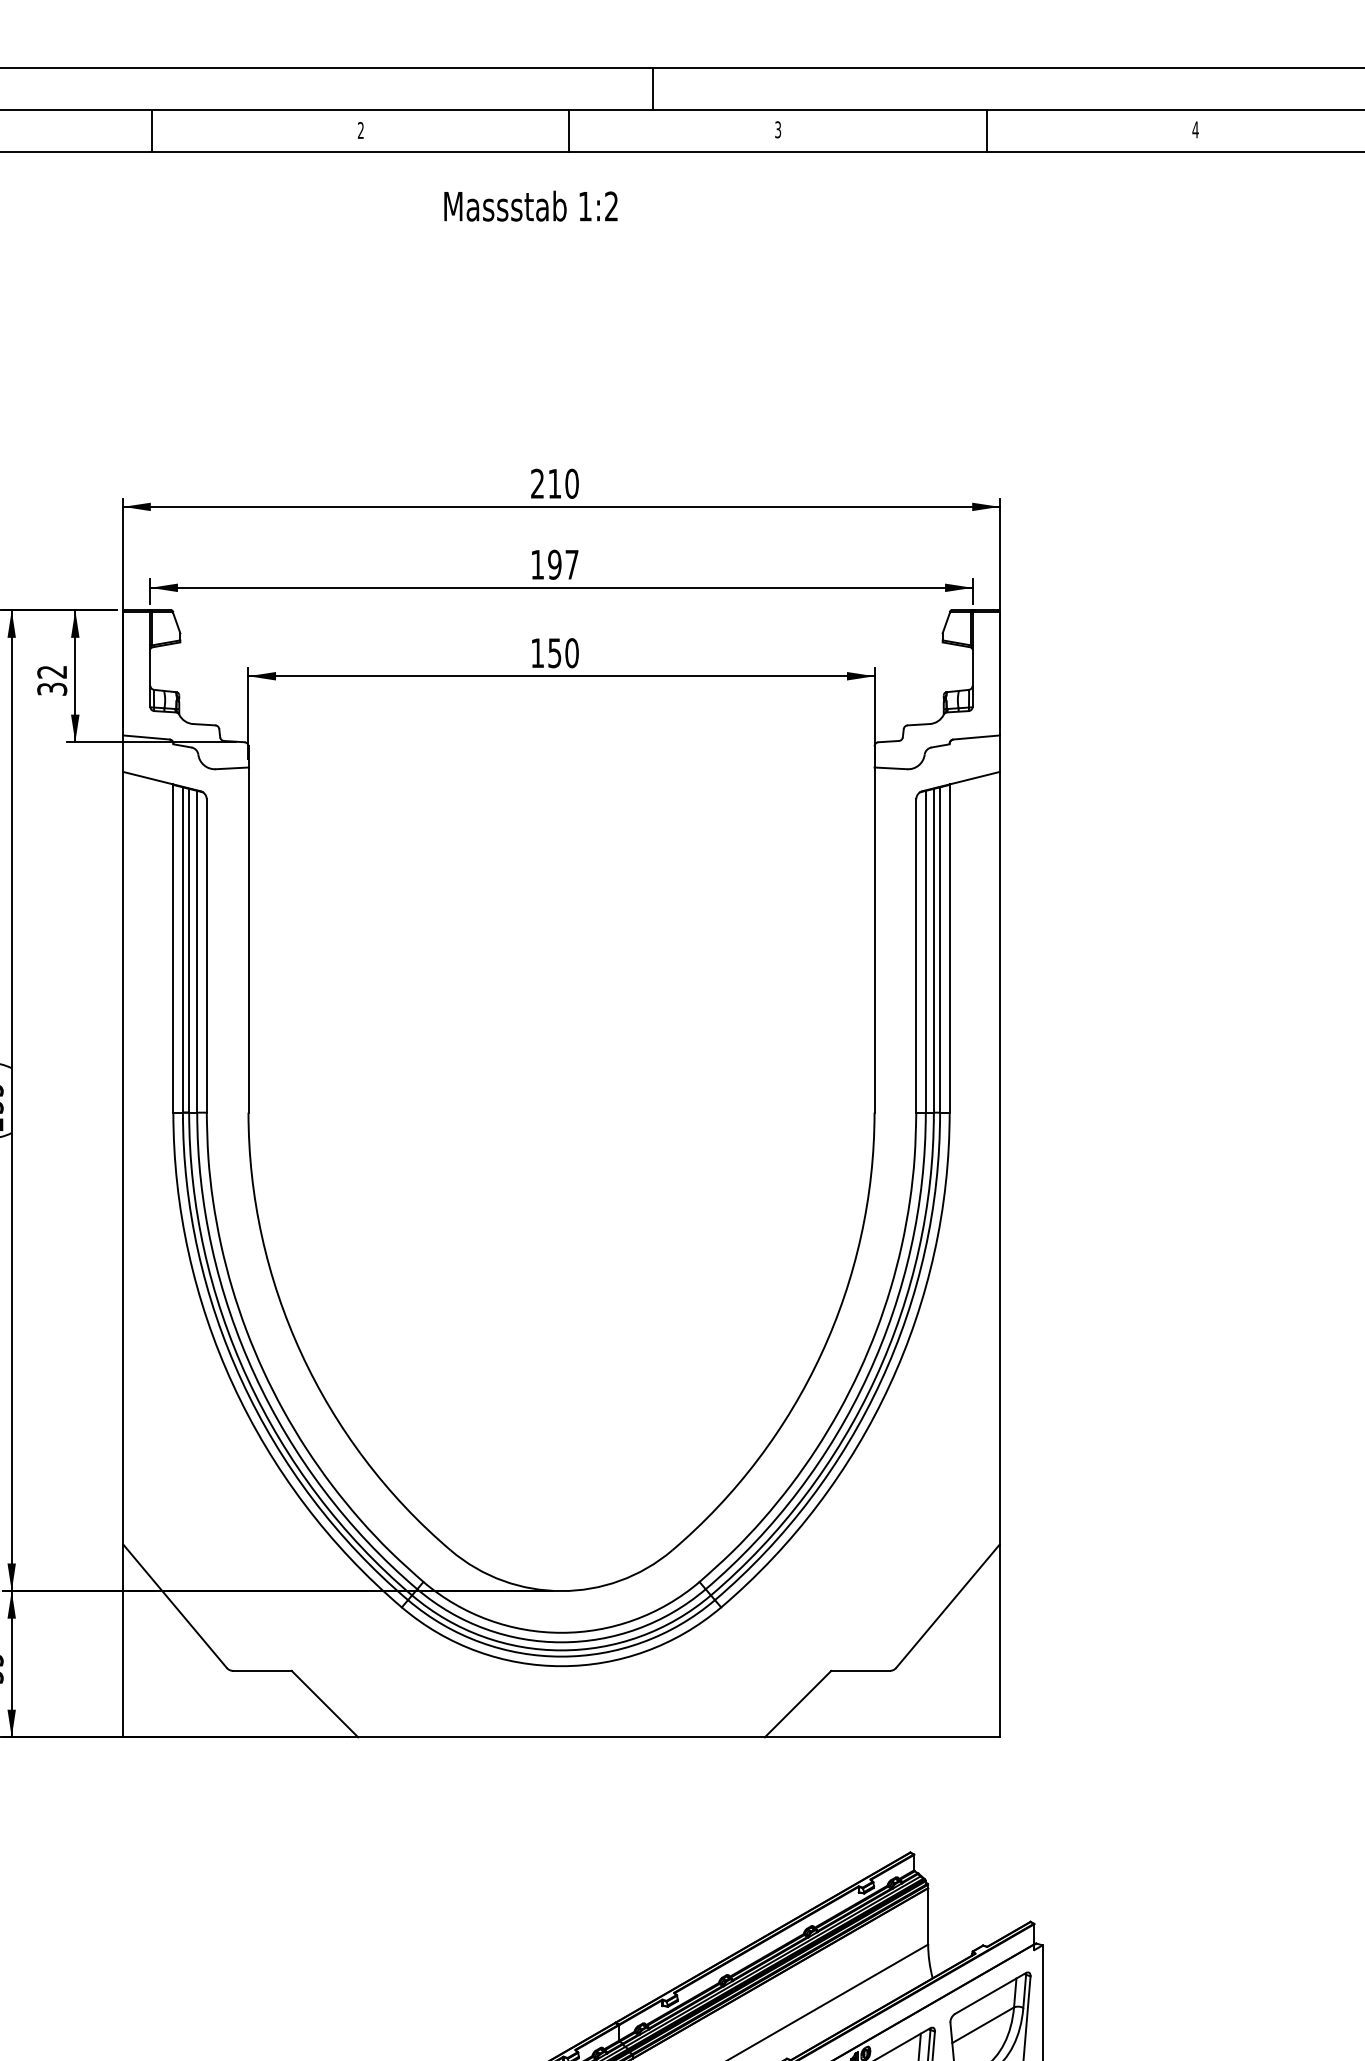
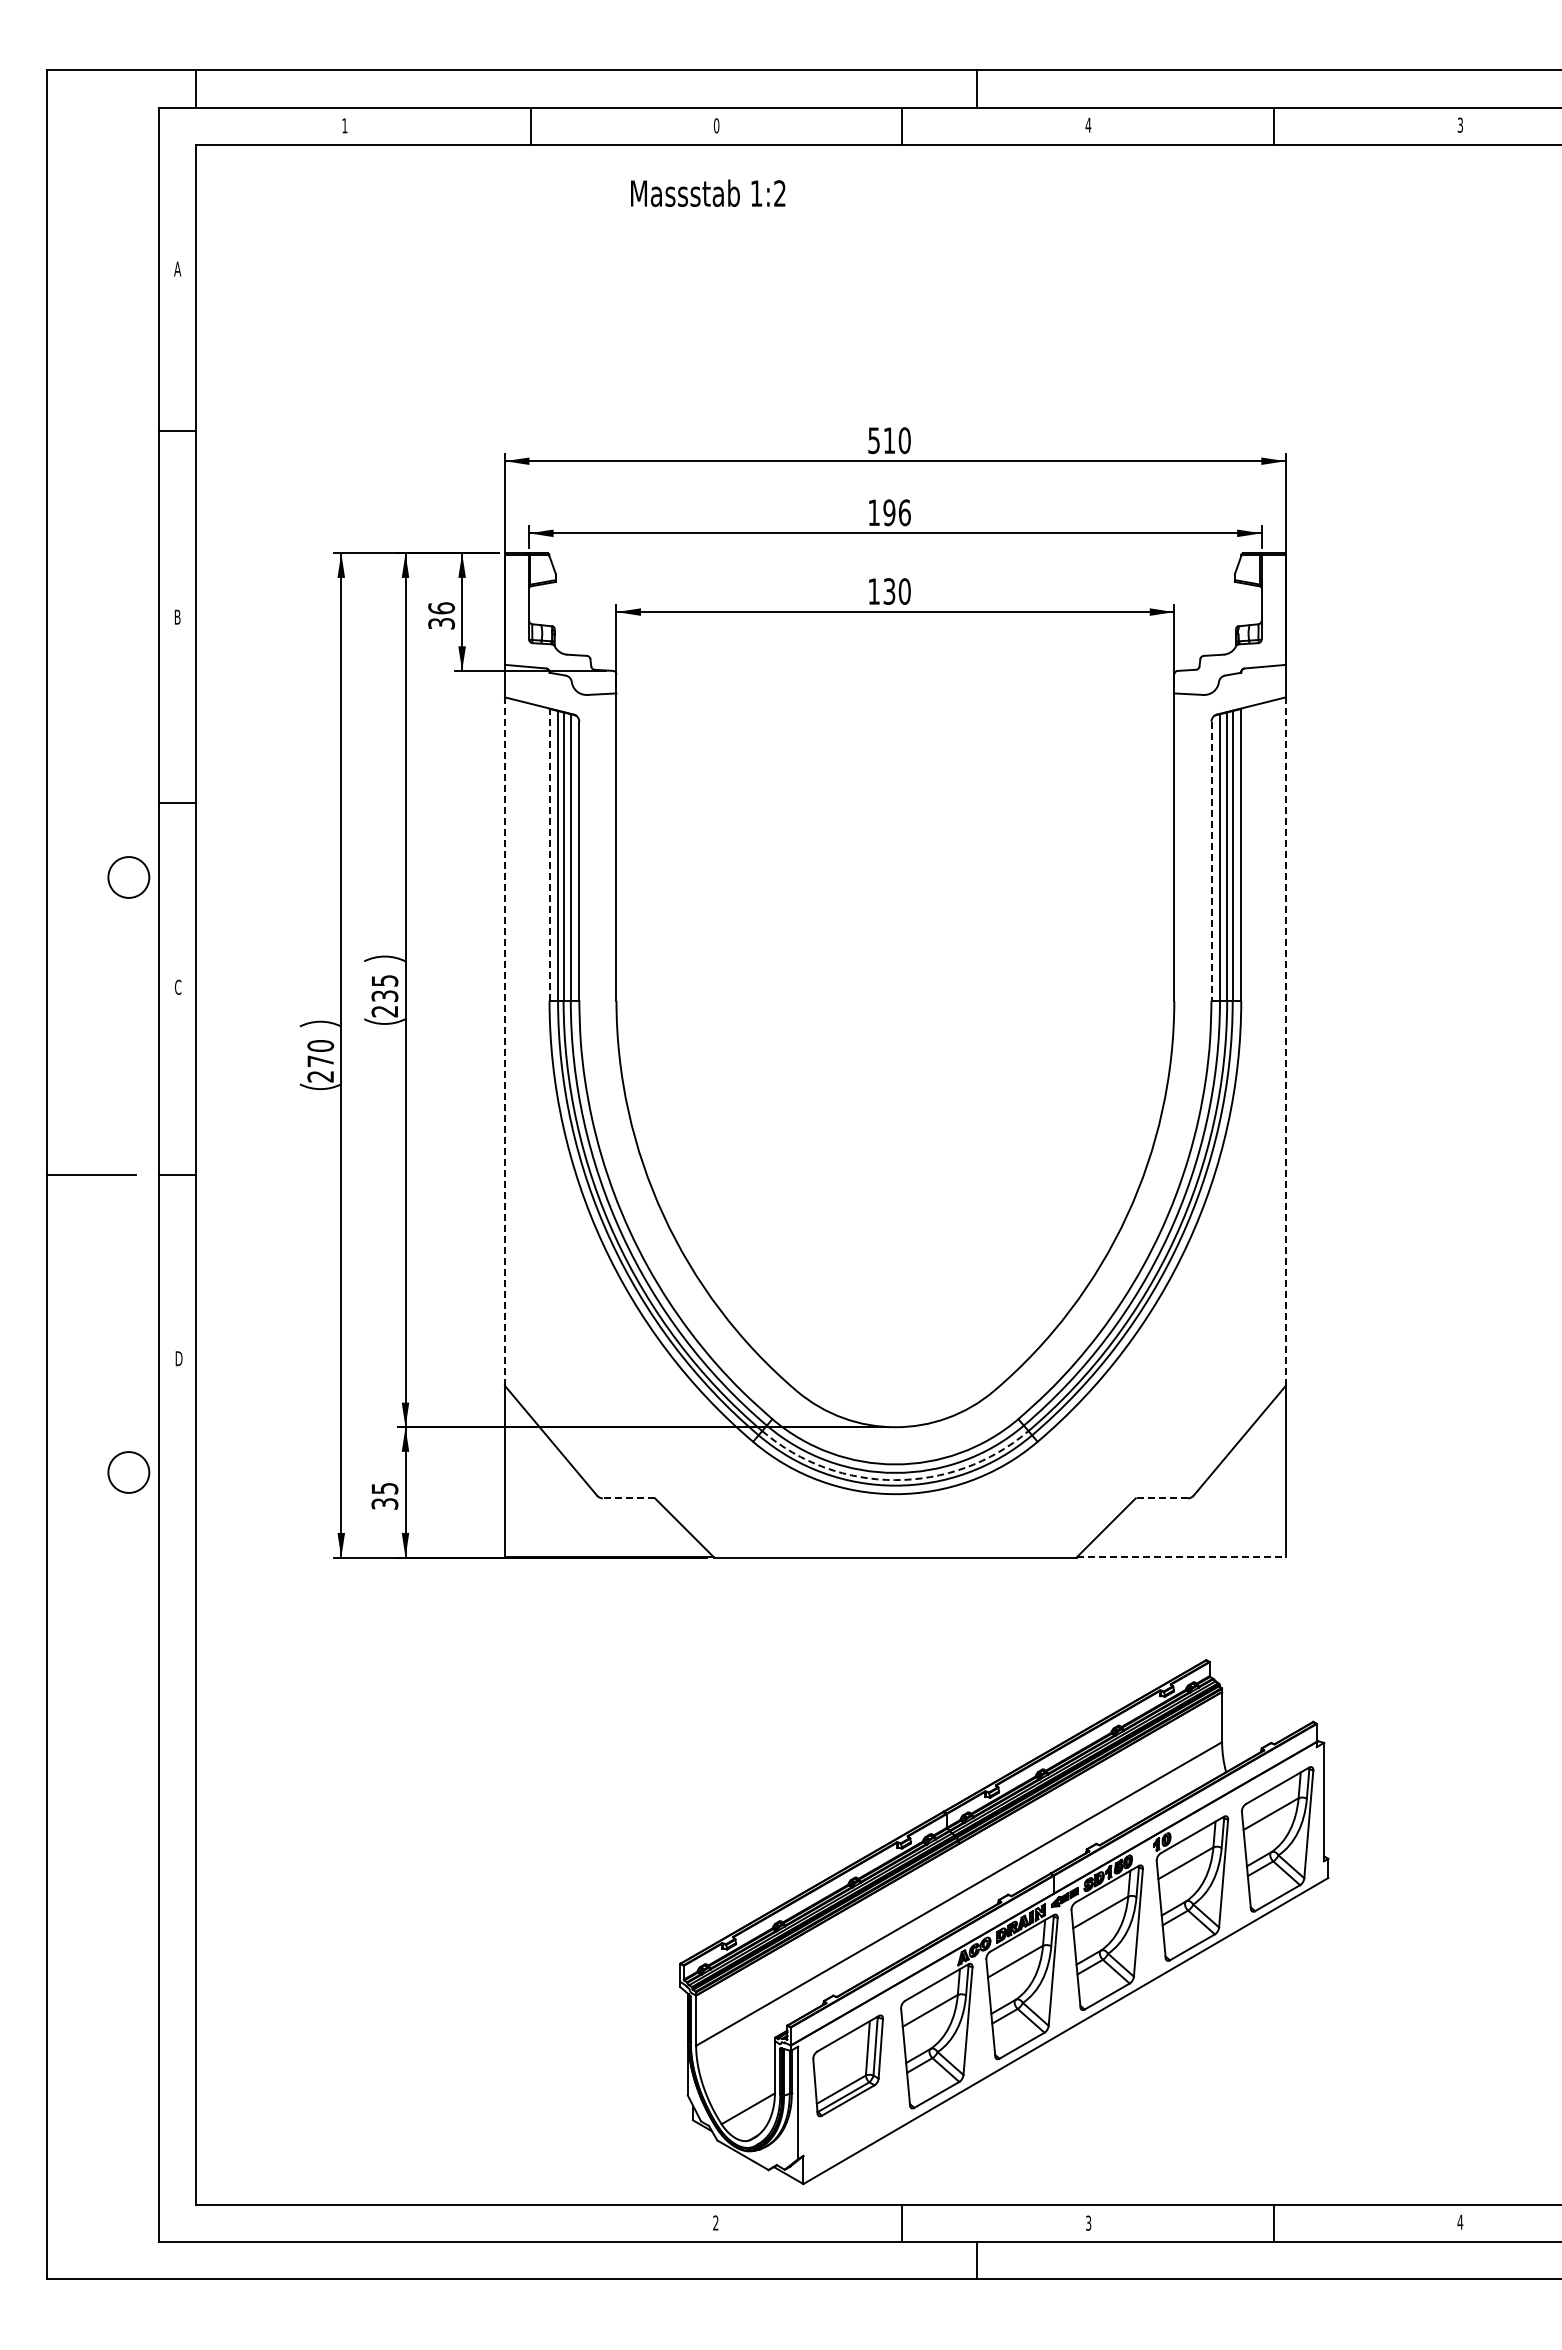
text: (778, 129) -> (1088, 124), 3 -> 4
text: (1195, 129) -> (1460, 124), 4 -> 3
text: (360, 130) -> (716, 125), 2 -> 0
text: (531, 205) -> (708, 192), moved
text: (536, 483) -> (873, 440), 210 -> 510
text: (571, 564) -> (904, 512), 197 -> 196
text: (554, 653) -> (889, 591), 150 -> 130
text: (52, 672) -> (441, 608), 32 -> 36
line: (173, 948) -> (549, 854), solid -> dashed
line: (916, 956) -> (1211, 861), solid -> dashed
line: (999, 1158) -> (1285, 1041), solid -> dashed
line: (122, 1159) -> (504, 1042), solid -> dashed
arc: (561, 1650) -> (895, 1480), solid -> dashed
line: (261, 1671) -> (628, 1498), solid -> dashed
line: (860, 1671) -> (1161, 1498), solid -> dashed
line: (882, 1737) -> (1181, 1557), solid -> dashed

